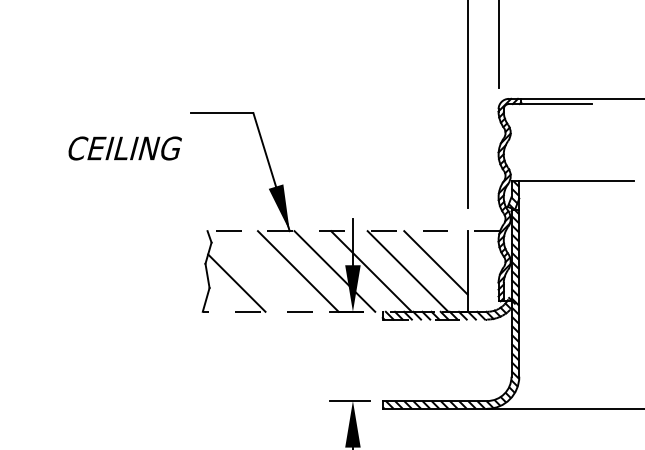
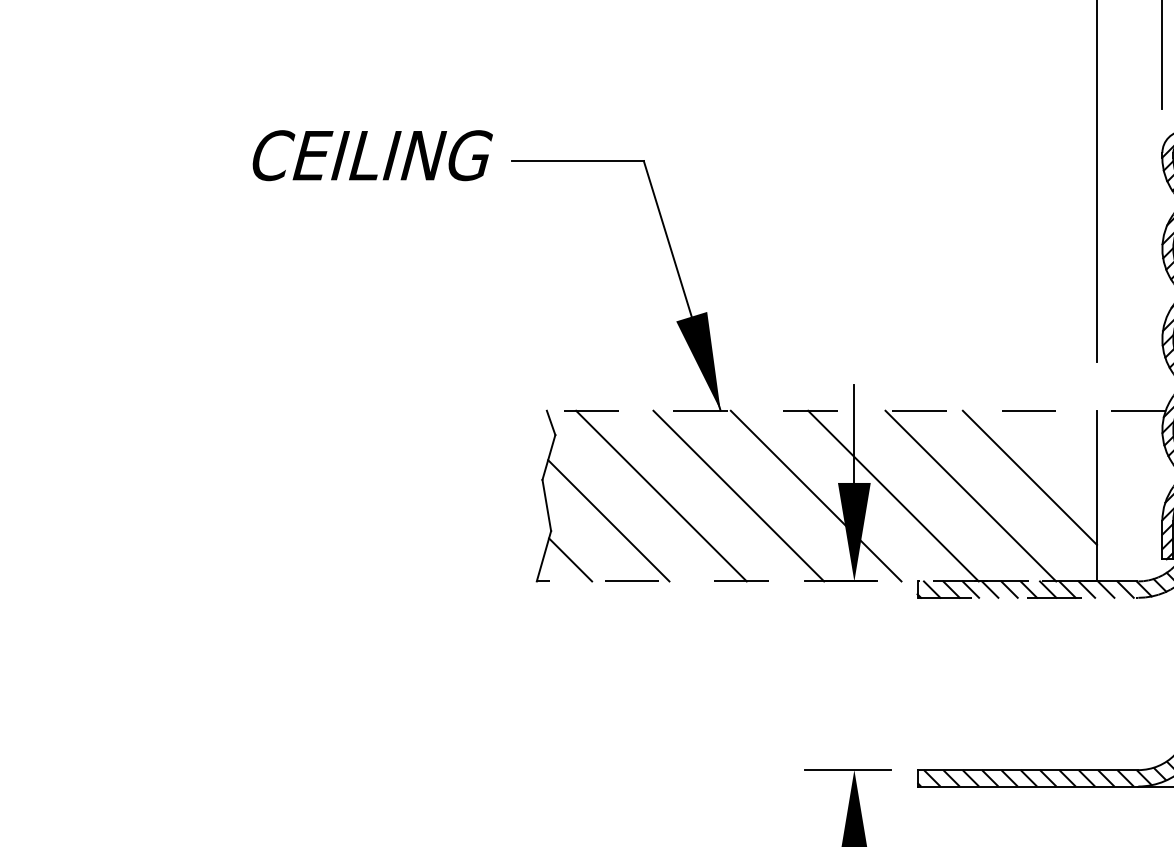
text: (124, 148) -> (371, 155), moved
line: (261, 271) -> (660, 496), added
line: (218, 301) -> (570, 559), added

